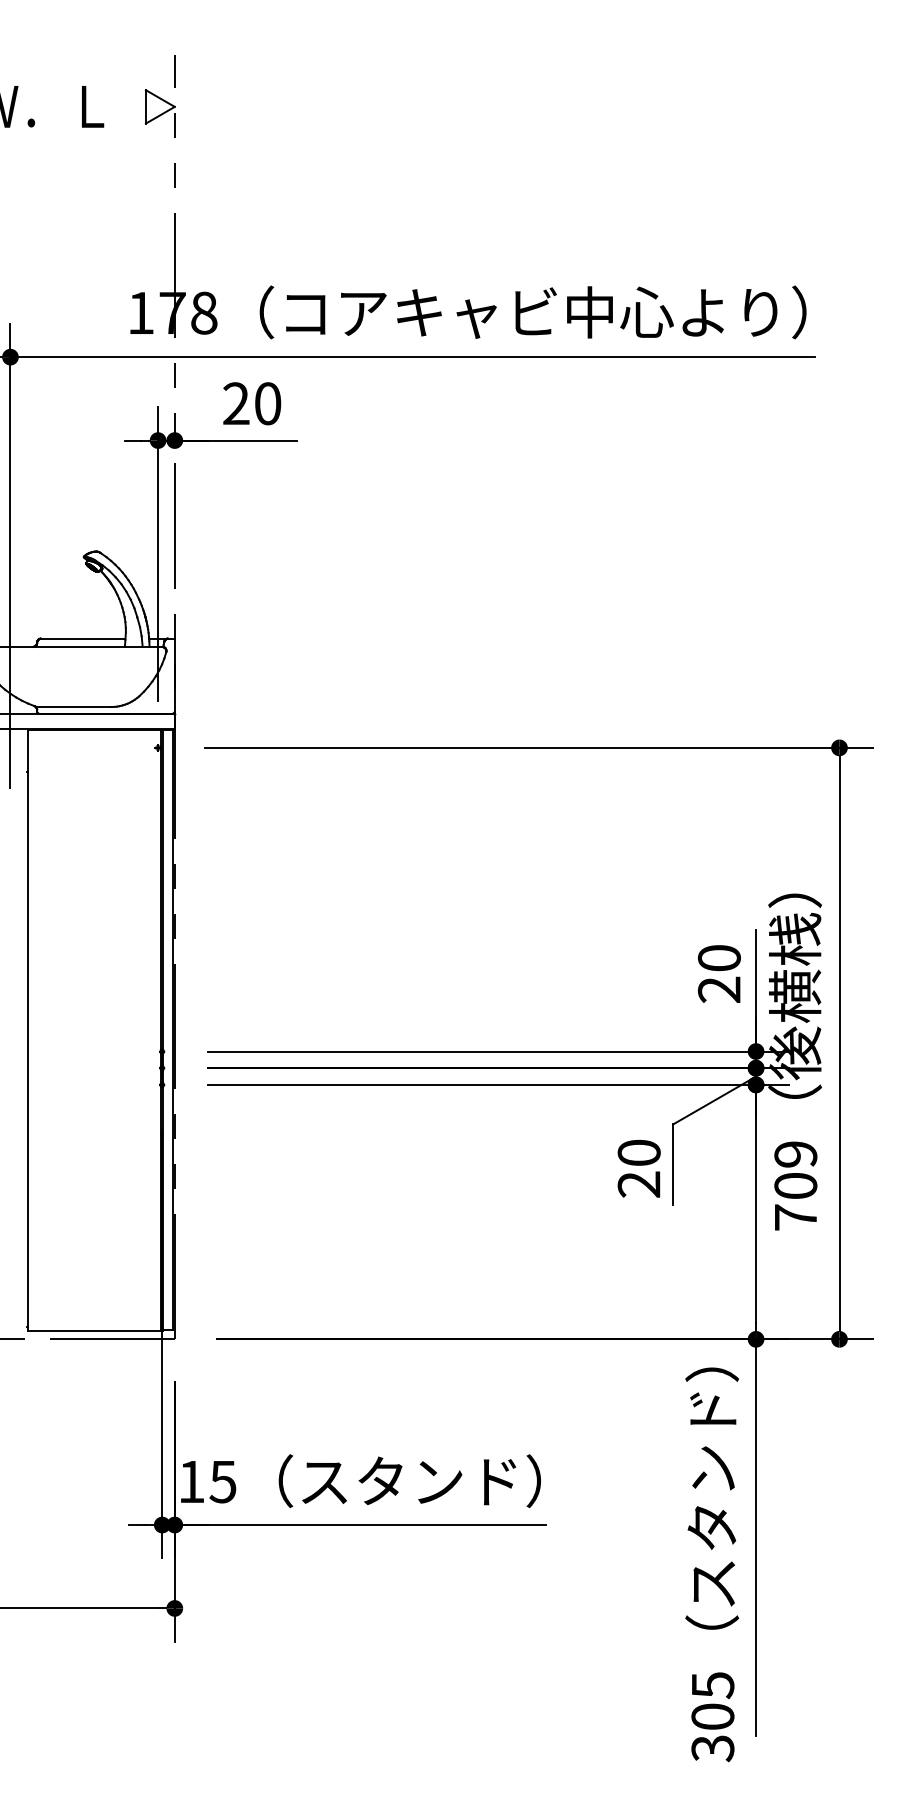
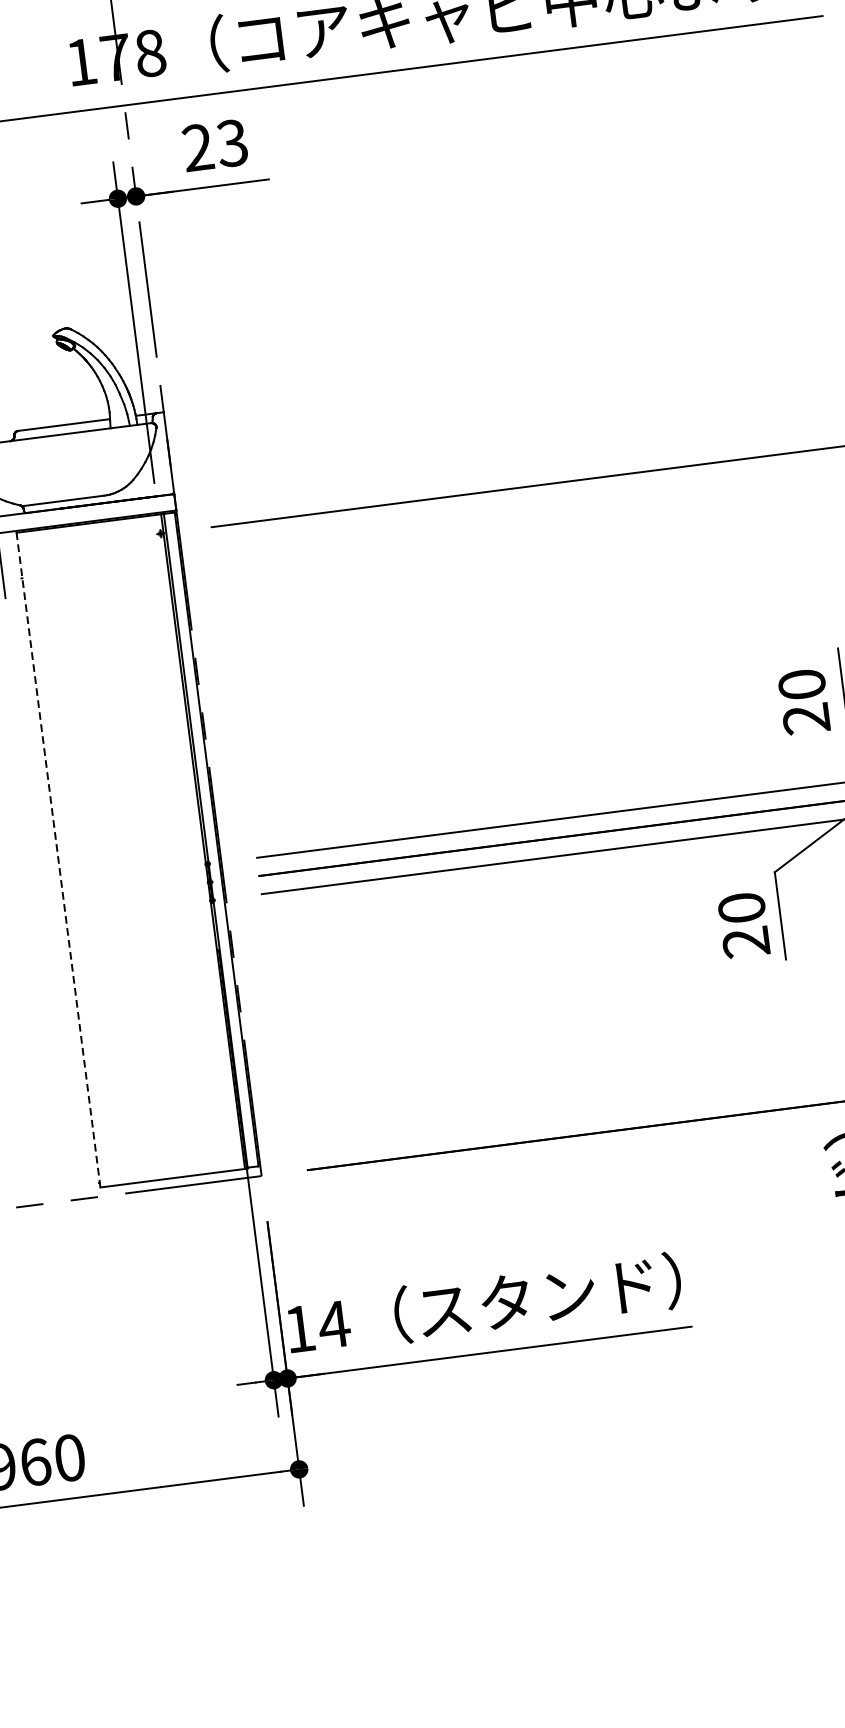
text: (267, 403) -> (232, 143), 20 -> 23
line: (27, 1030) -> (57, 860), solid -> dashed
text: (222, 1482) -> (333, 1325), 15 -> 14

